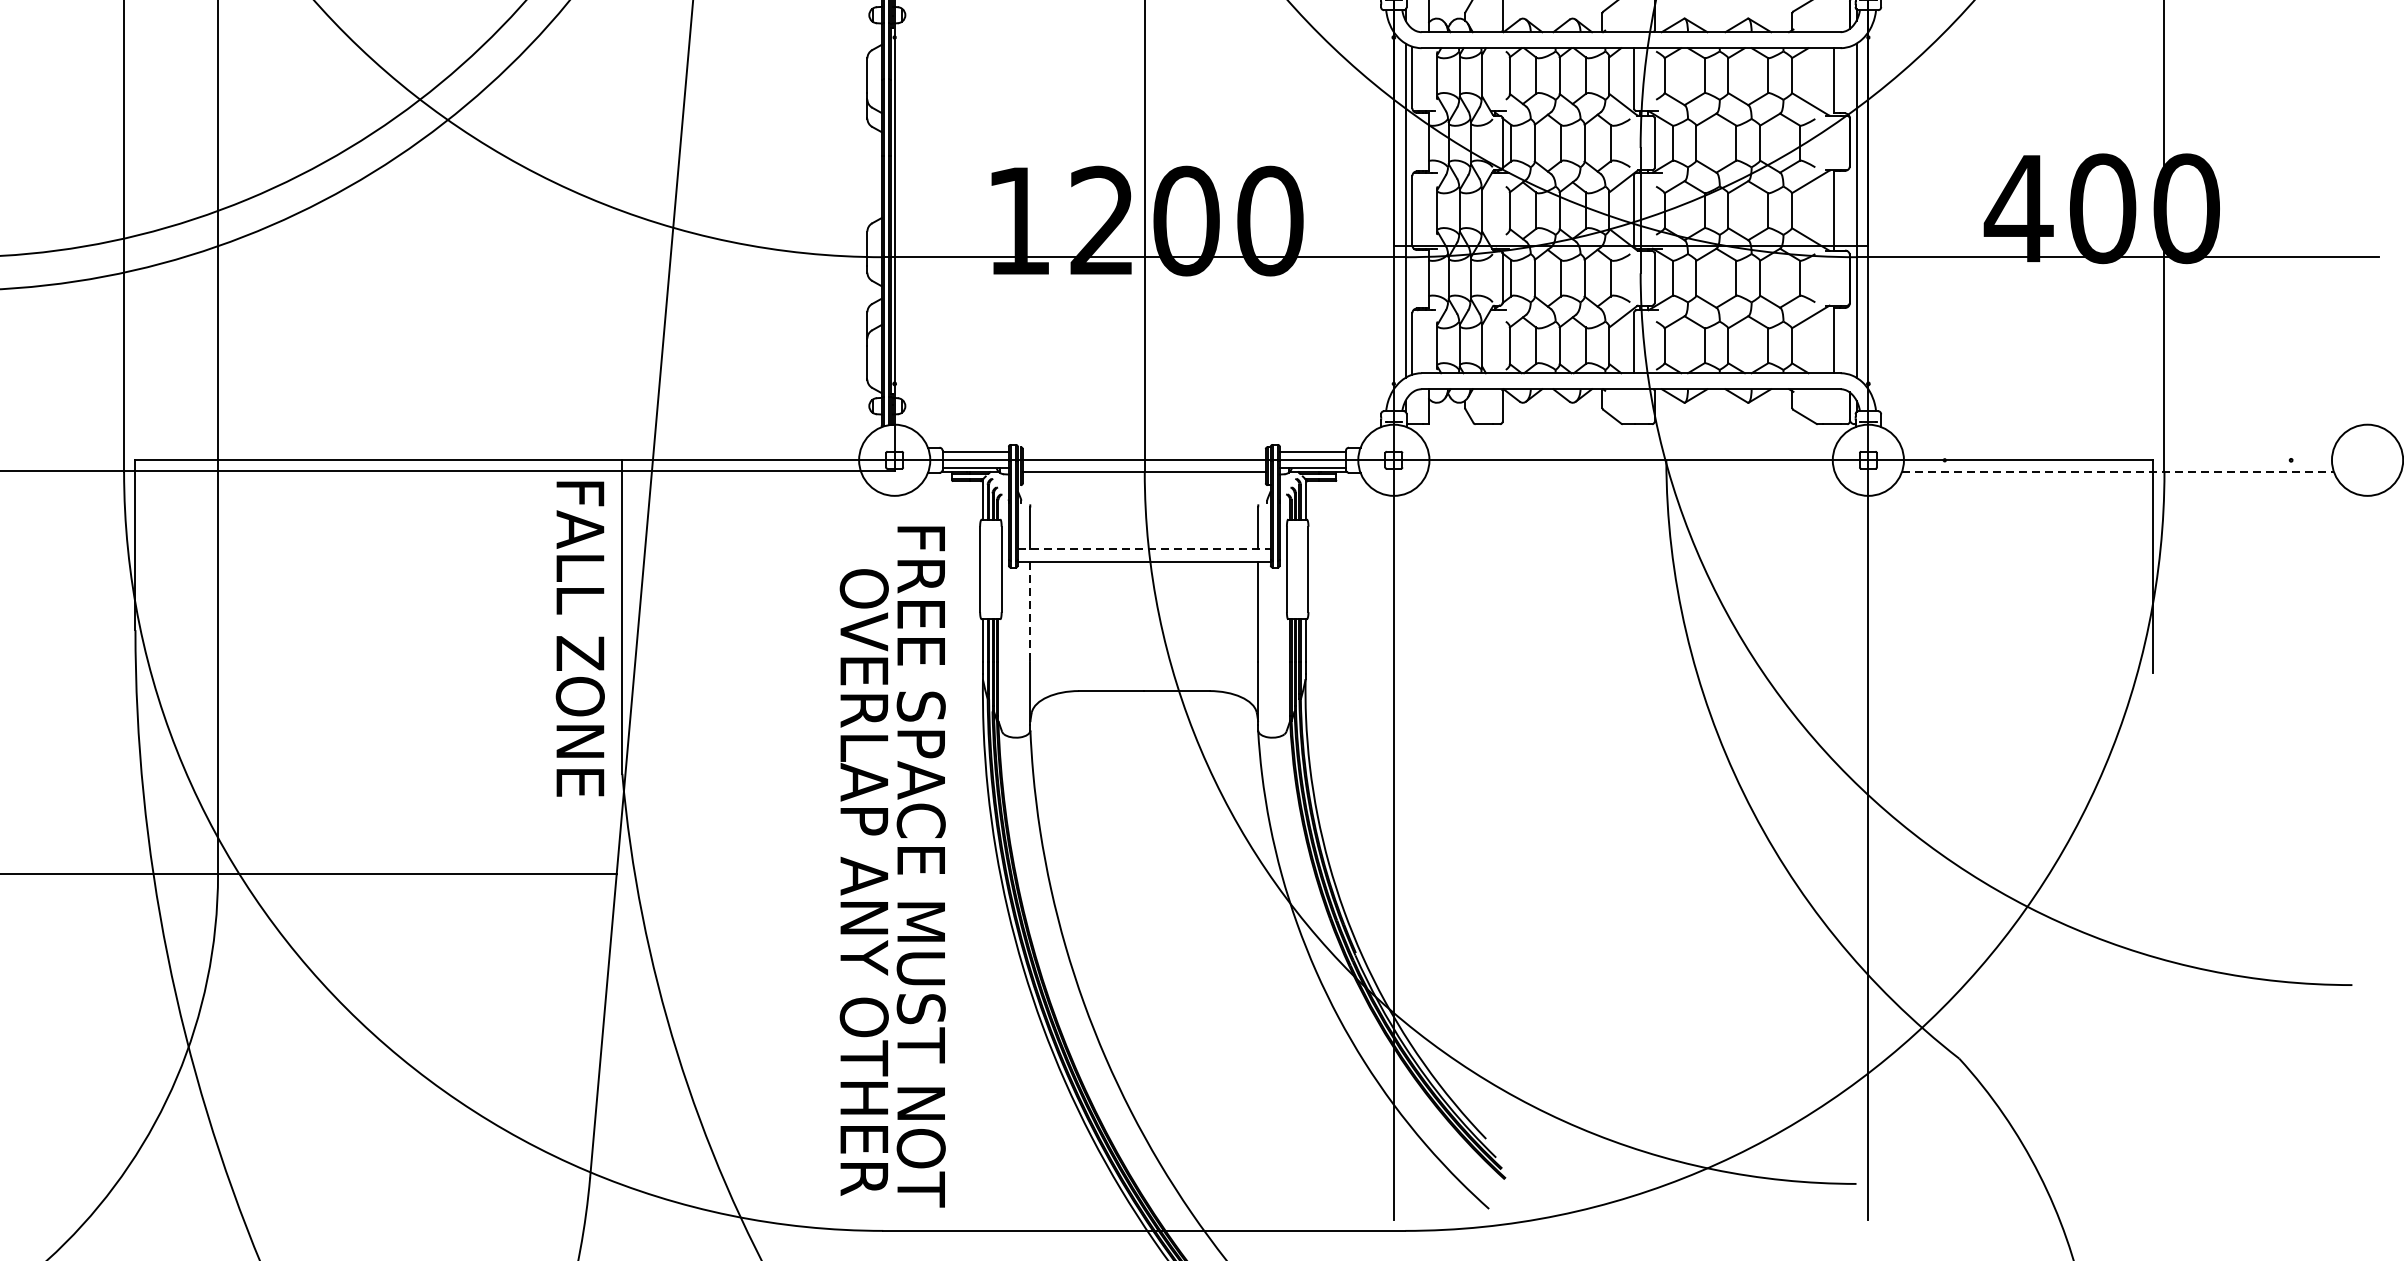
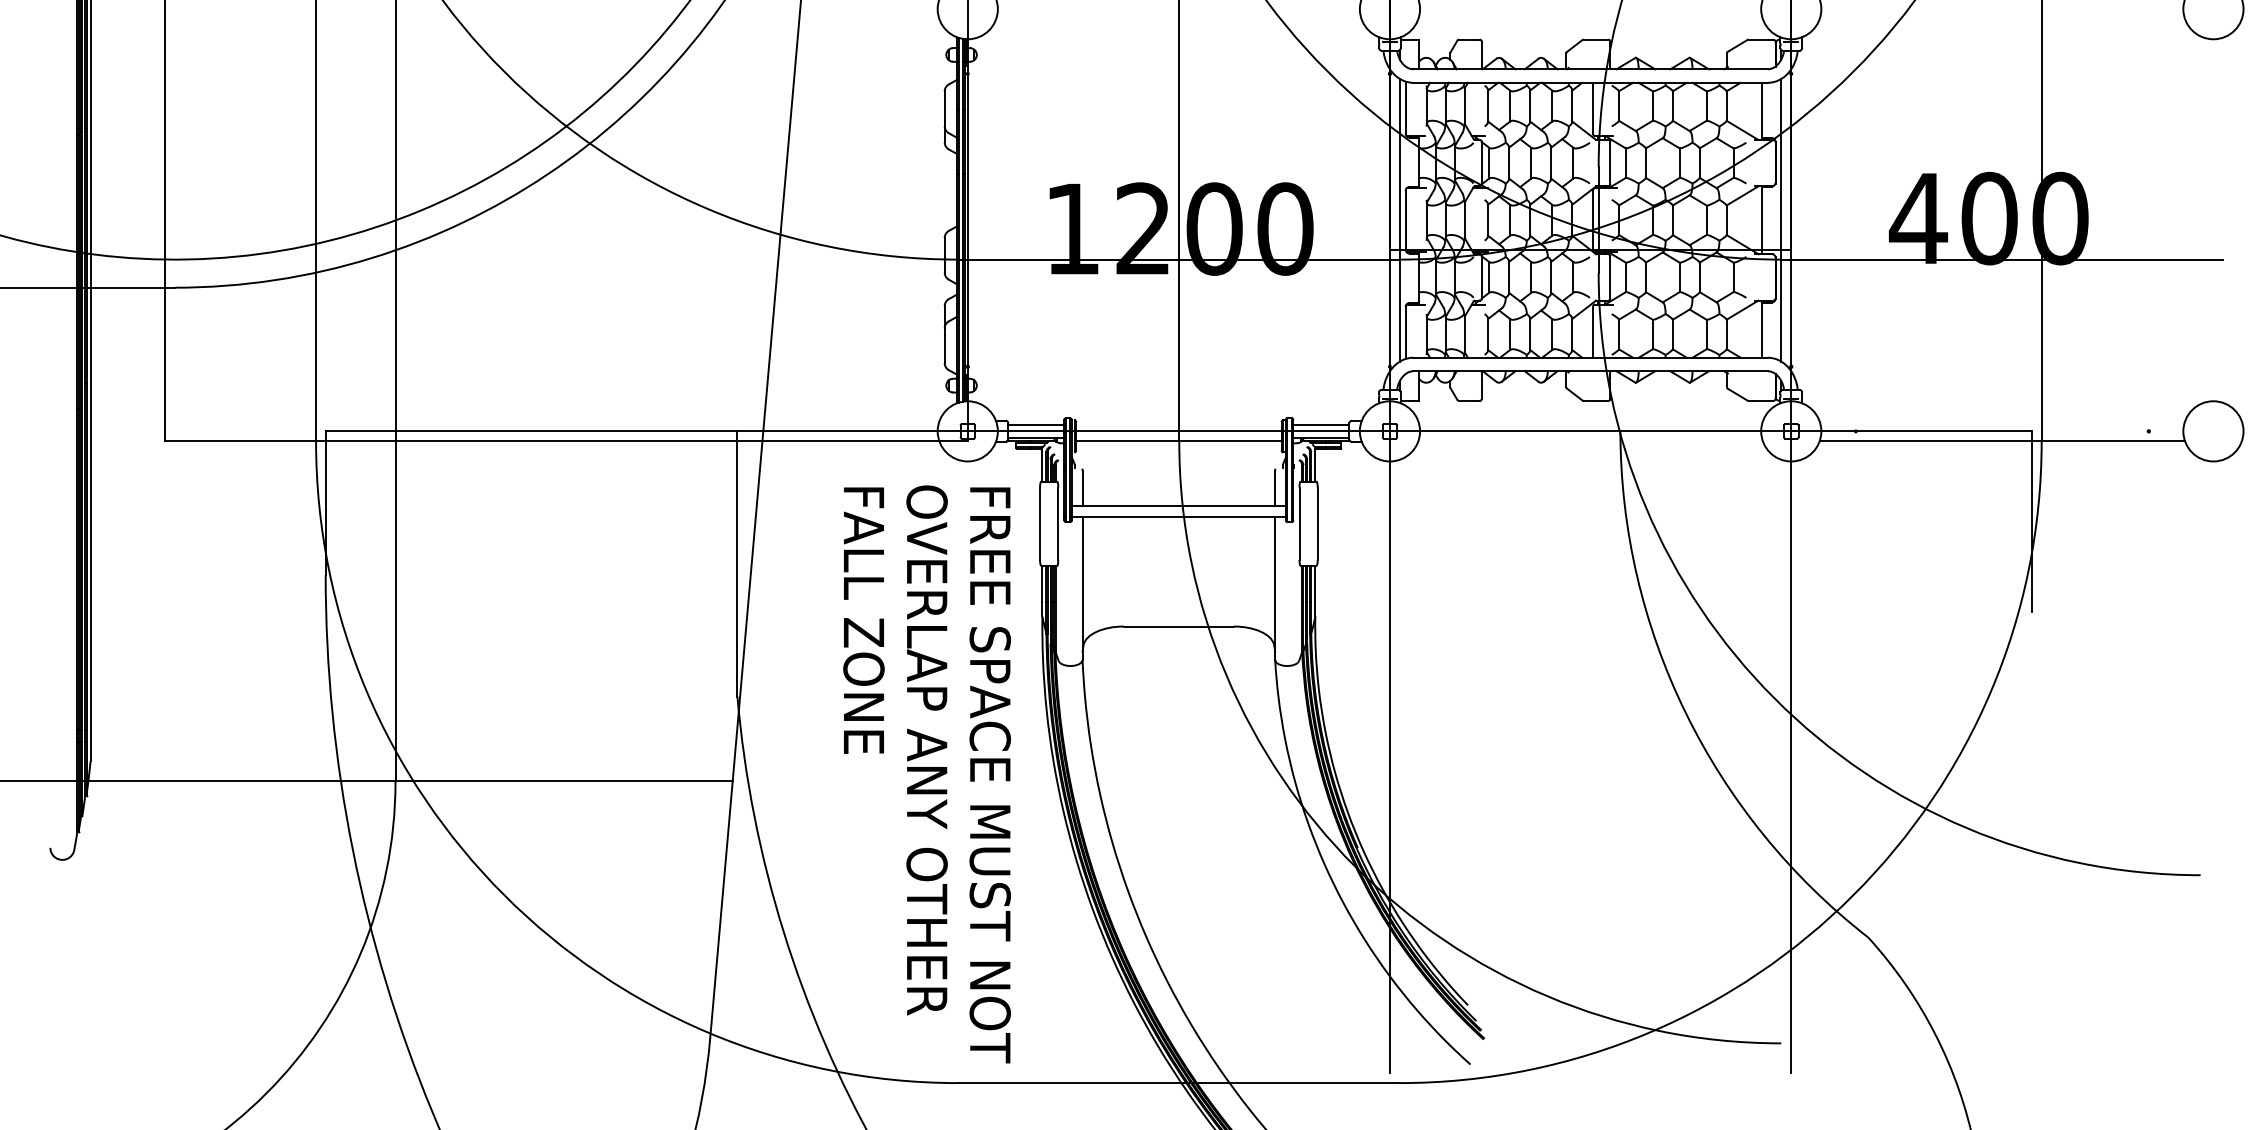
line: (2118, 472) -> (2002, 441), dashed -> solid
line: (1143, 549) -> (1178, 506), dashed -> solid
line: (1030, 611) -> (1082, 559), dashed -> solid
text: (579, 638) -> (863, 620), moved
text: (863, 882) -> (926, 750), moved

